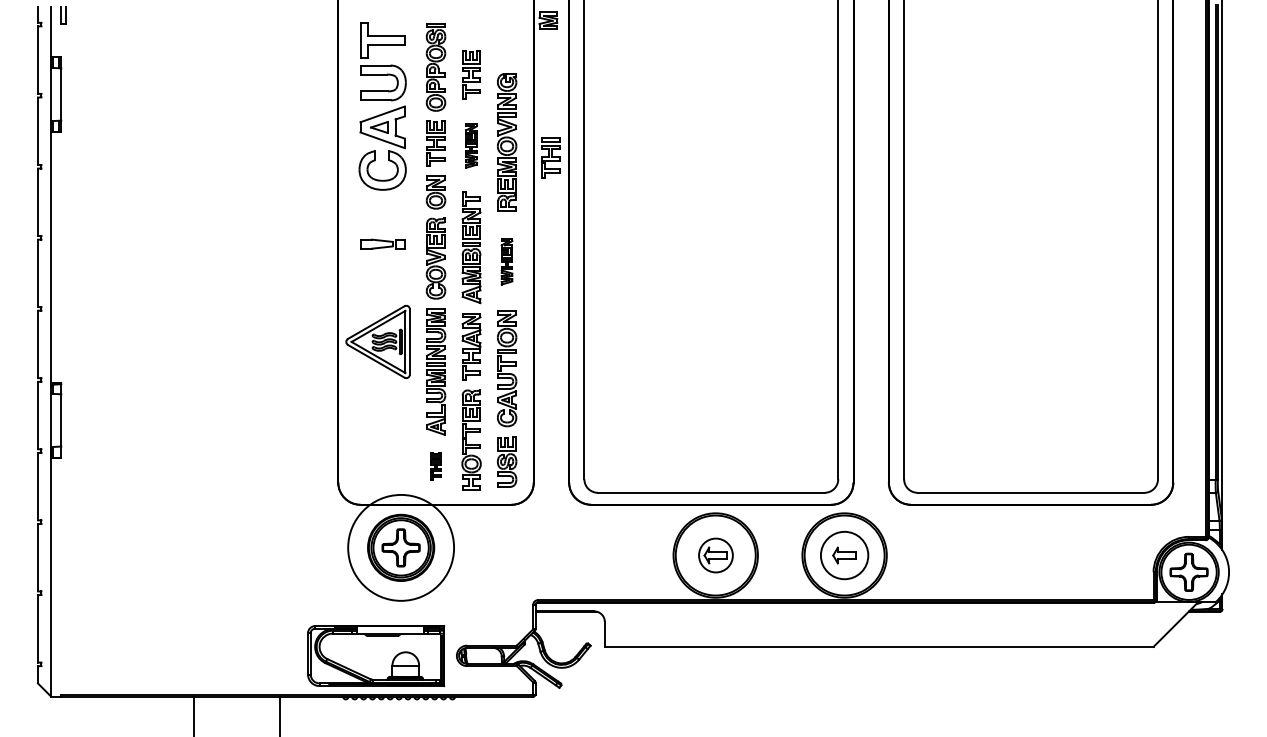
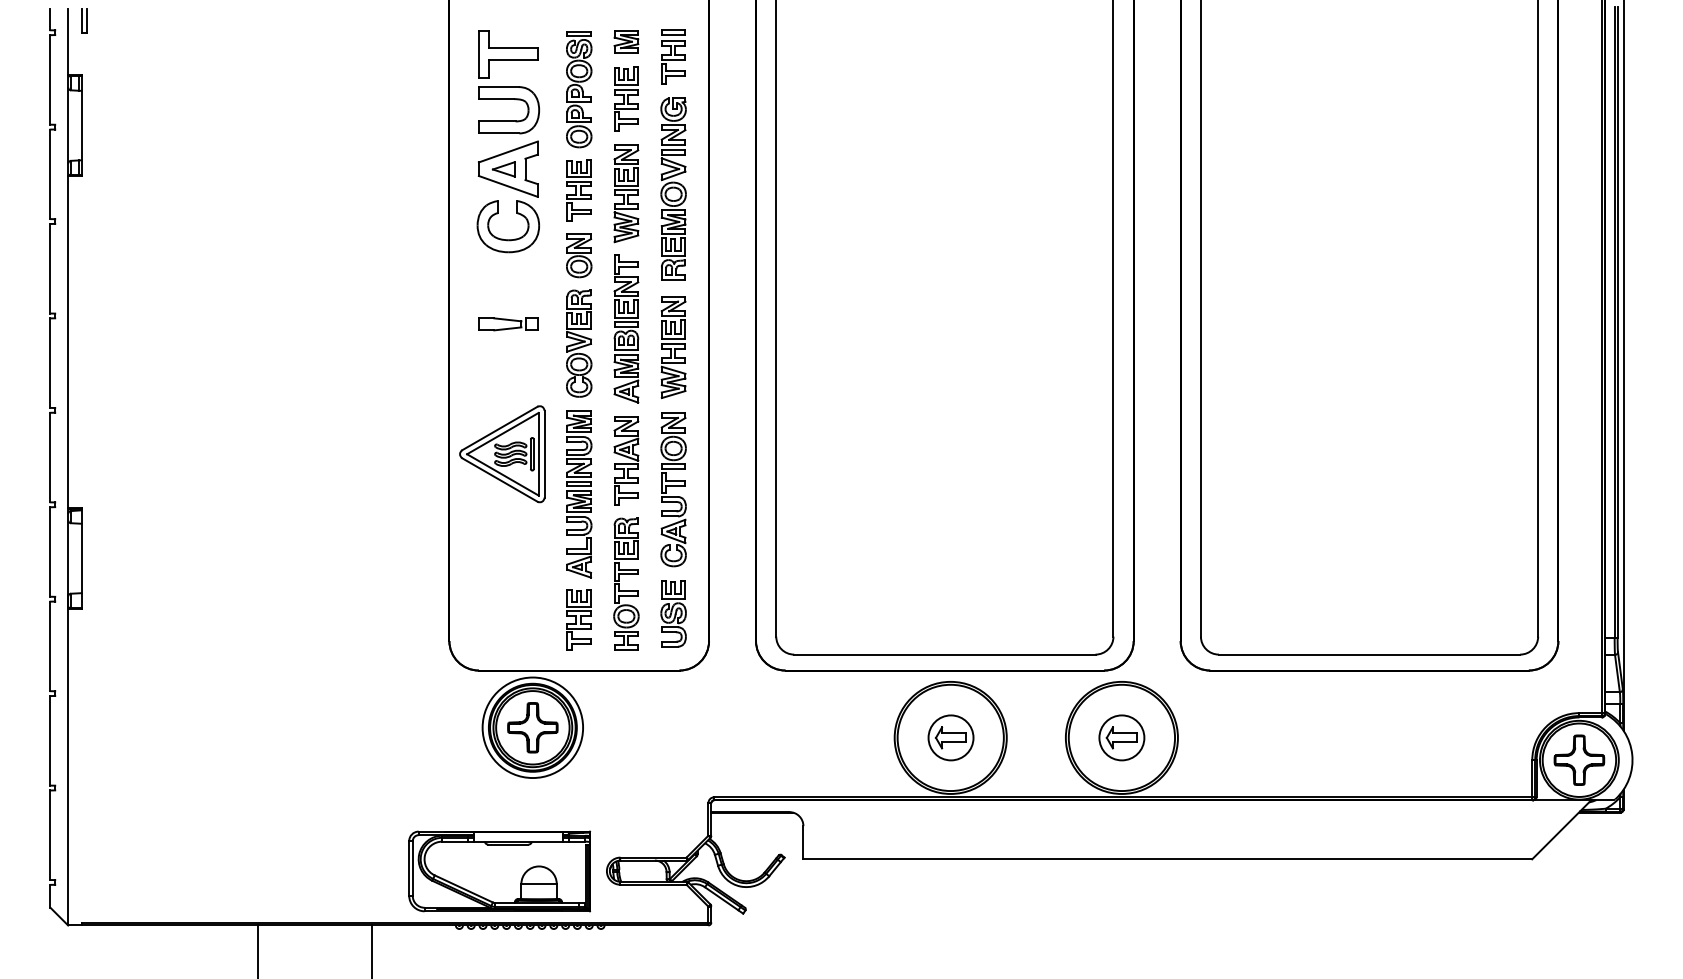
part: (548, 20) -> (626, 41), moved
part: (471, 145) -> (626, 193), size x1.67
part: (550, 157) -> (673, 56), moved
part: (507, 261) -> (673, 347), size x1.67
part: (435, 466) -> (578, 619), size x1.67
circle: (400, 547) -> (532, 727), size x0.71
circle: (844, 555) -> (1121, 737), size x0.71

